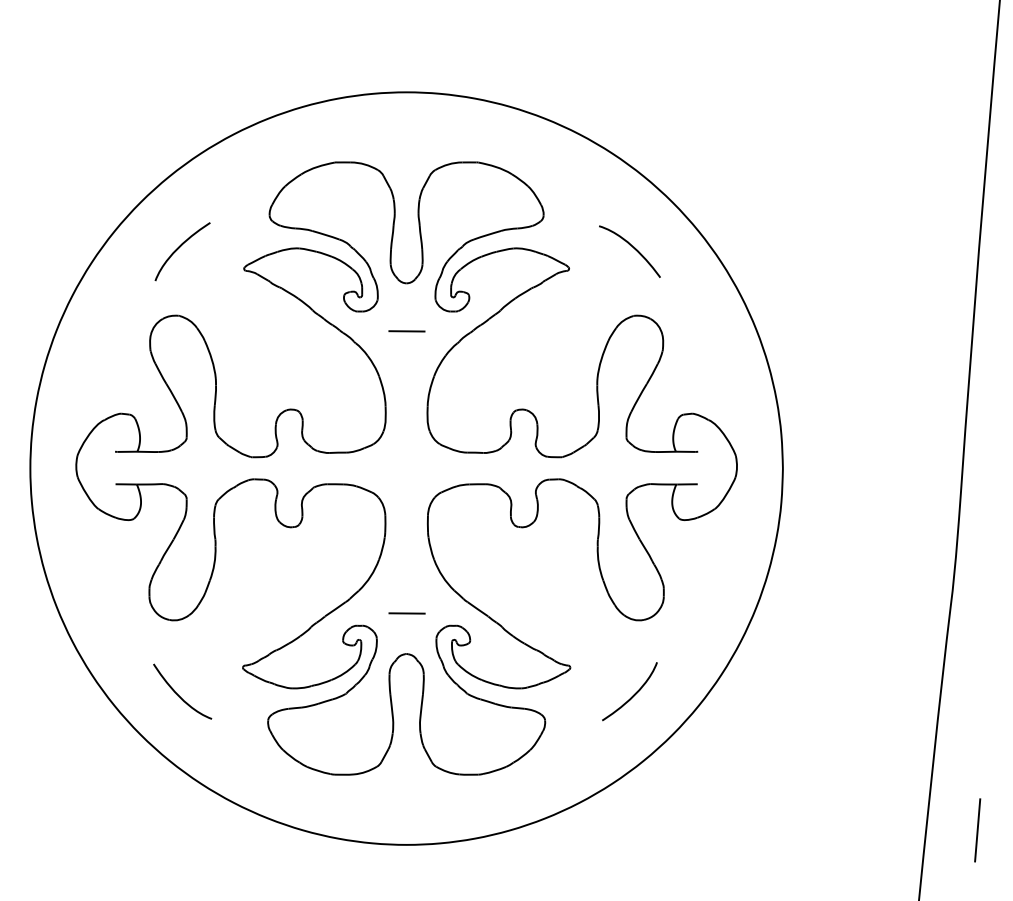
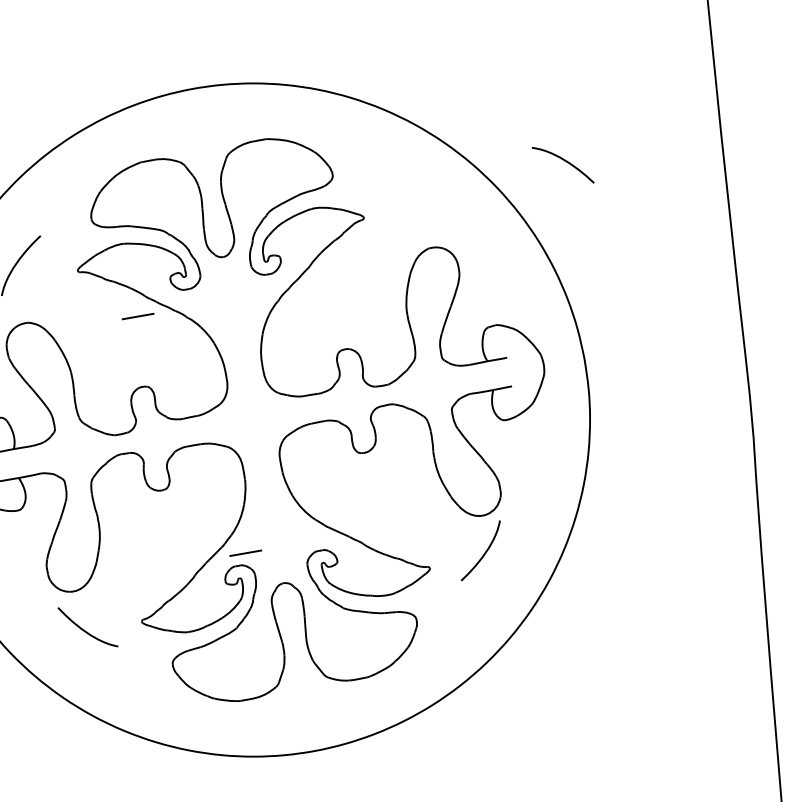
curve: (632, 247) -> (564, 161), moved
line: (406, 331) -> (137, 316), moved
line: (406, 613) -> (245, 553), moved
curve: (178, 694) -> (84, 630), moved
curve: (633, 694) -> (484, 552), moved

